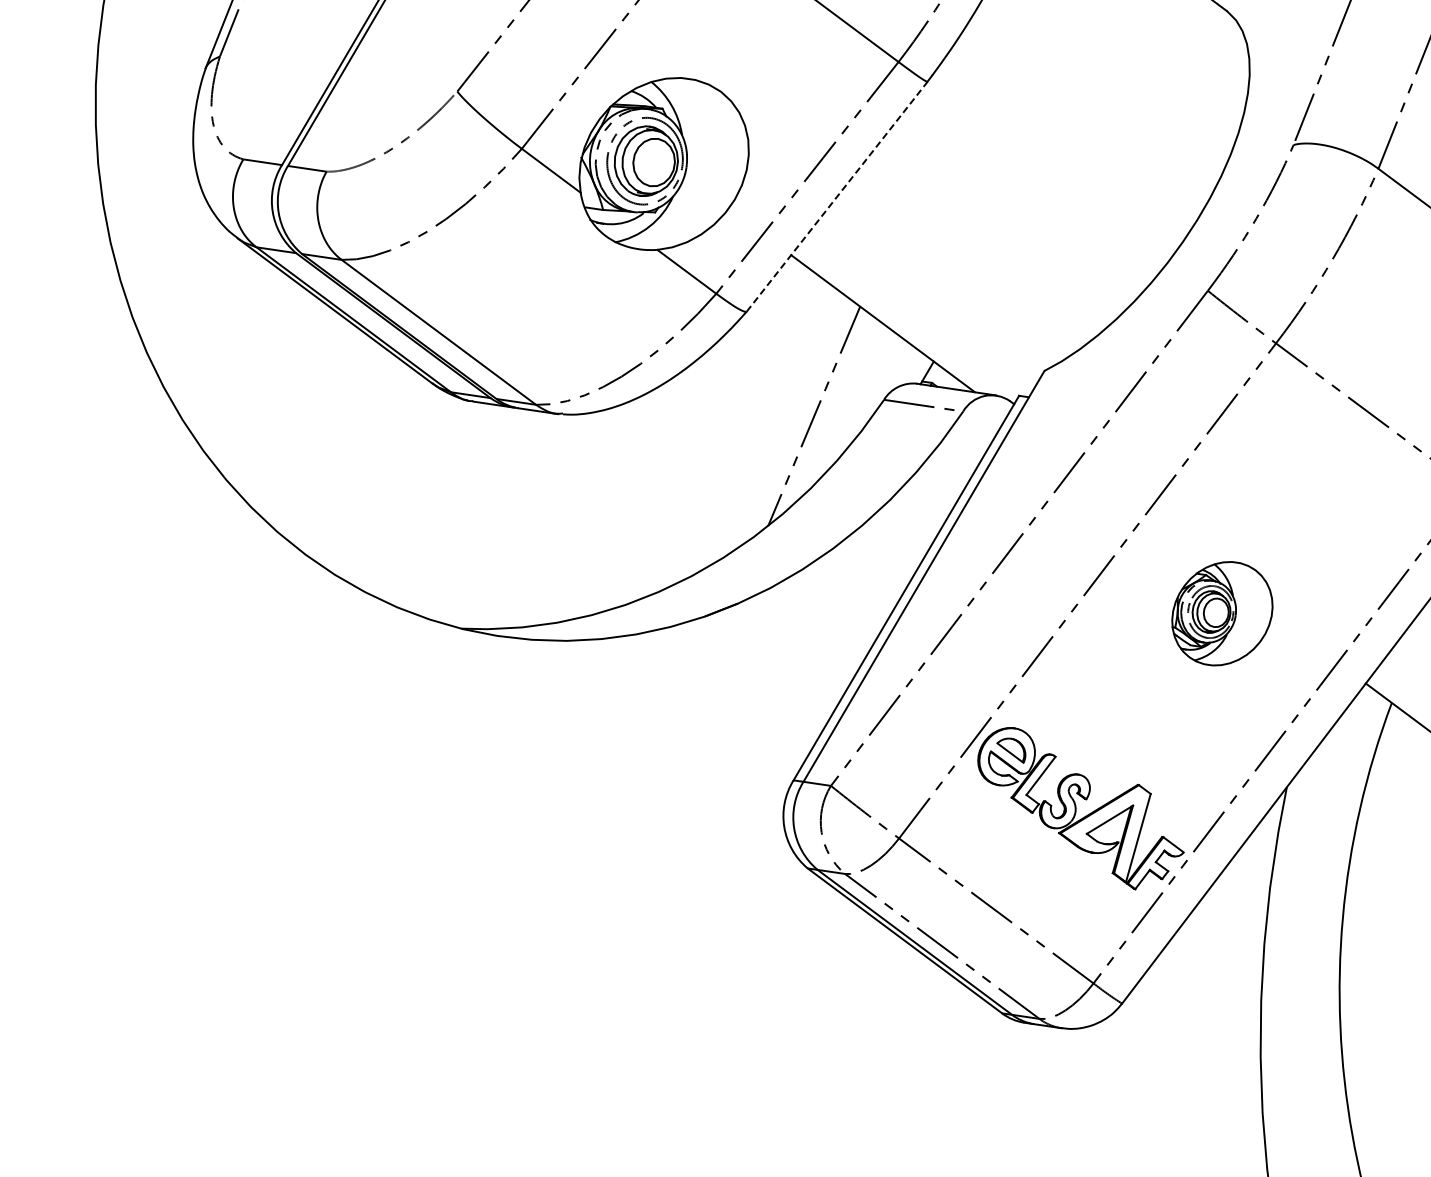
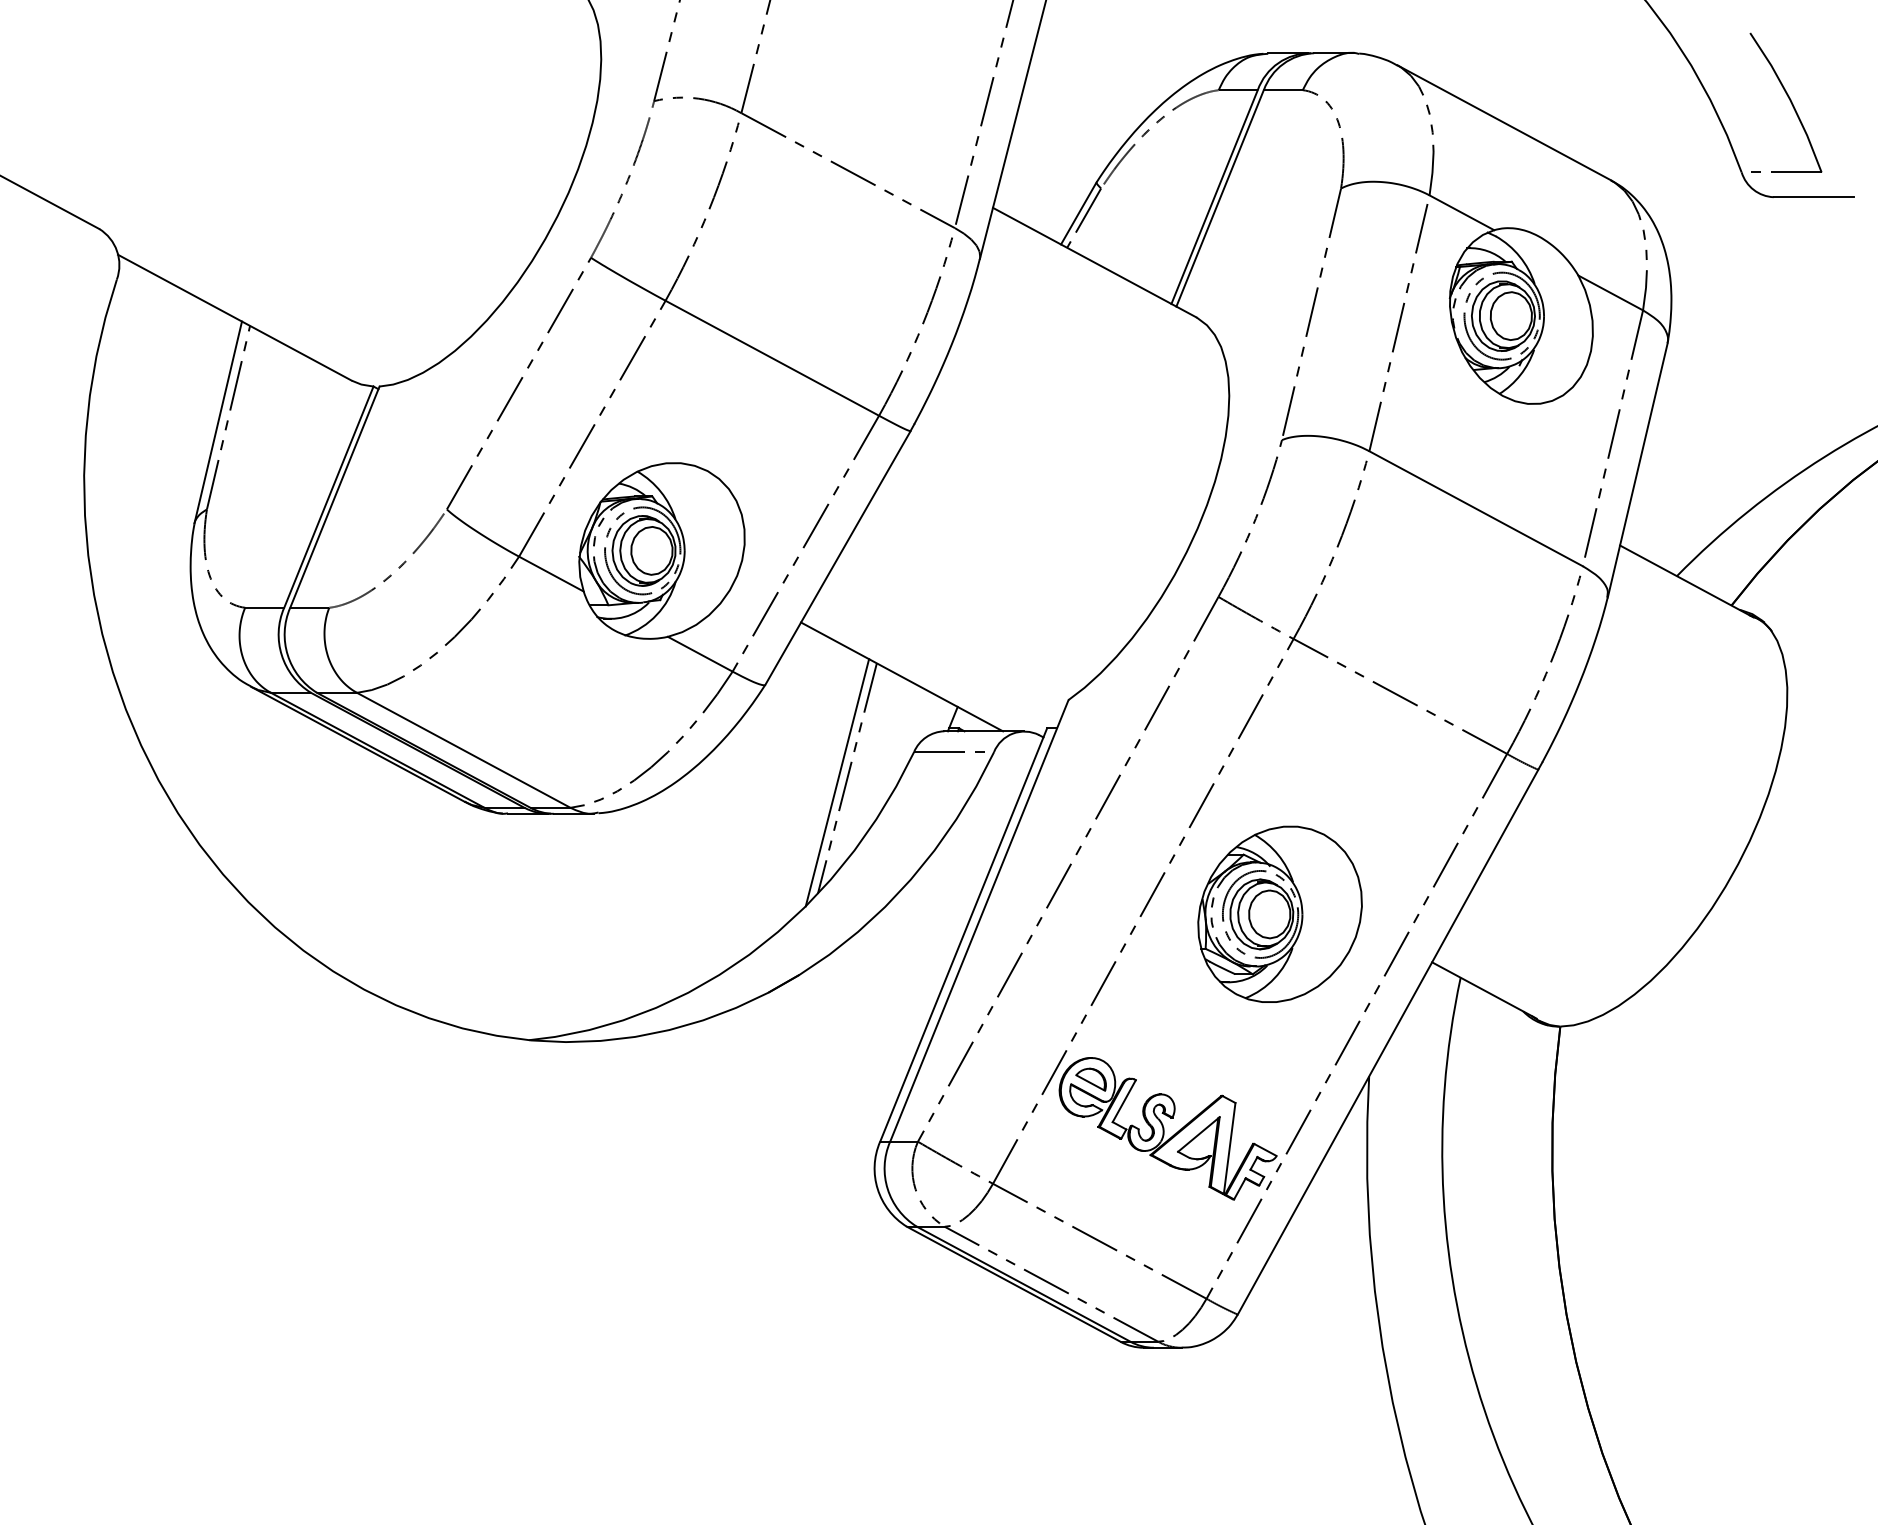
line: (837, 196) -> (838, 557), dashed -> solid
line: (803, 418) -> (837, 782), added
part: (1221, 612) -> (1279, 913), size x1.67

